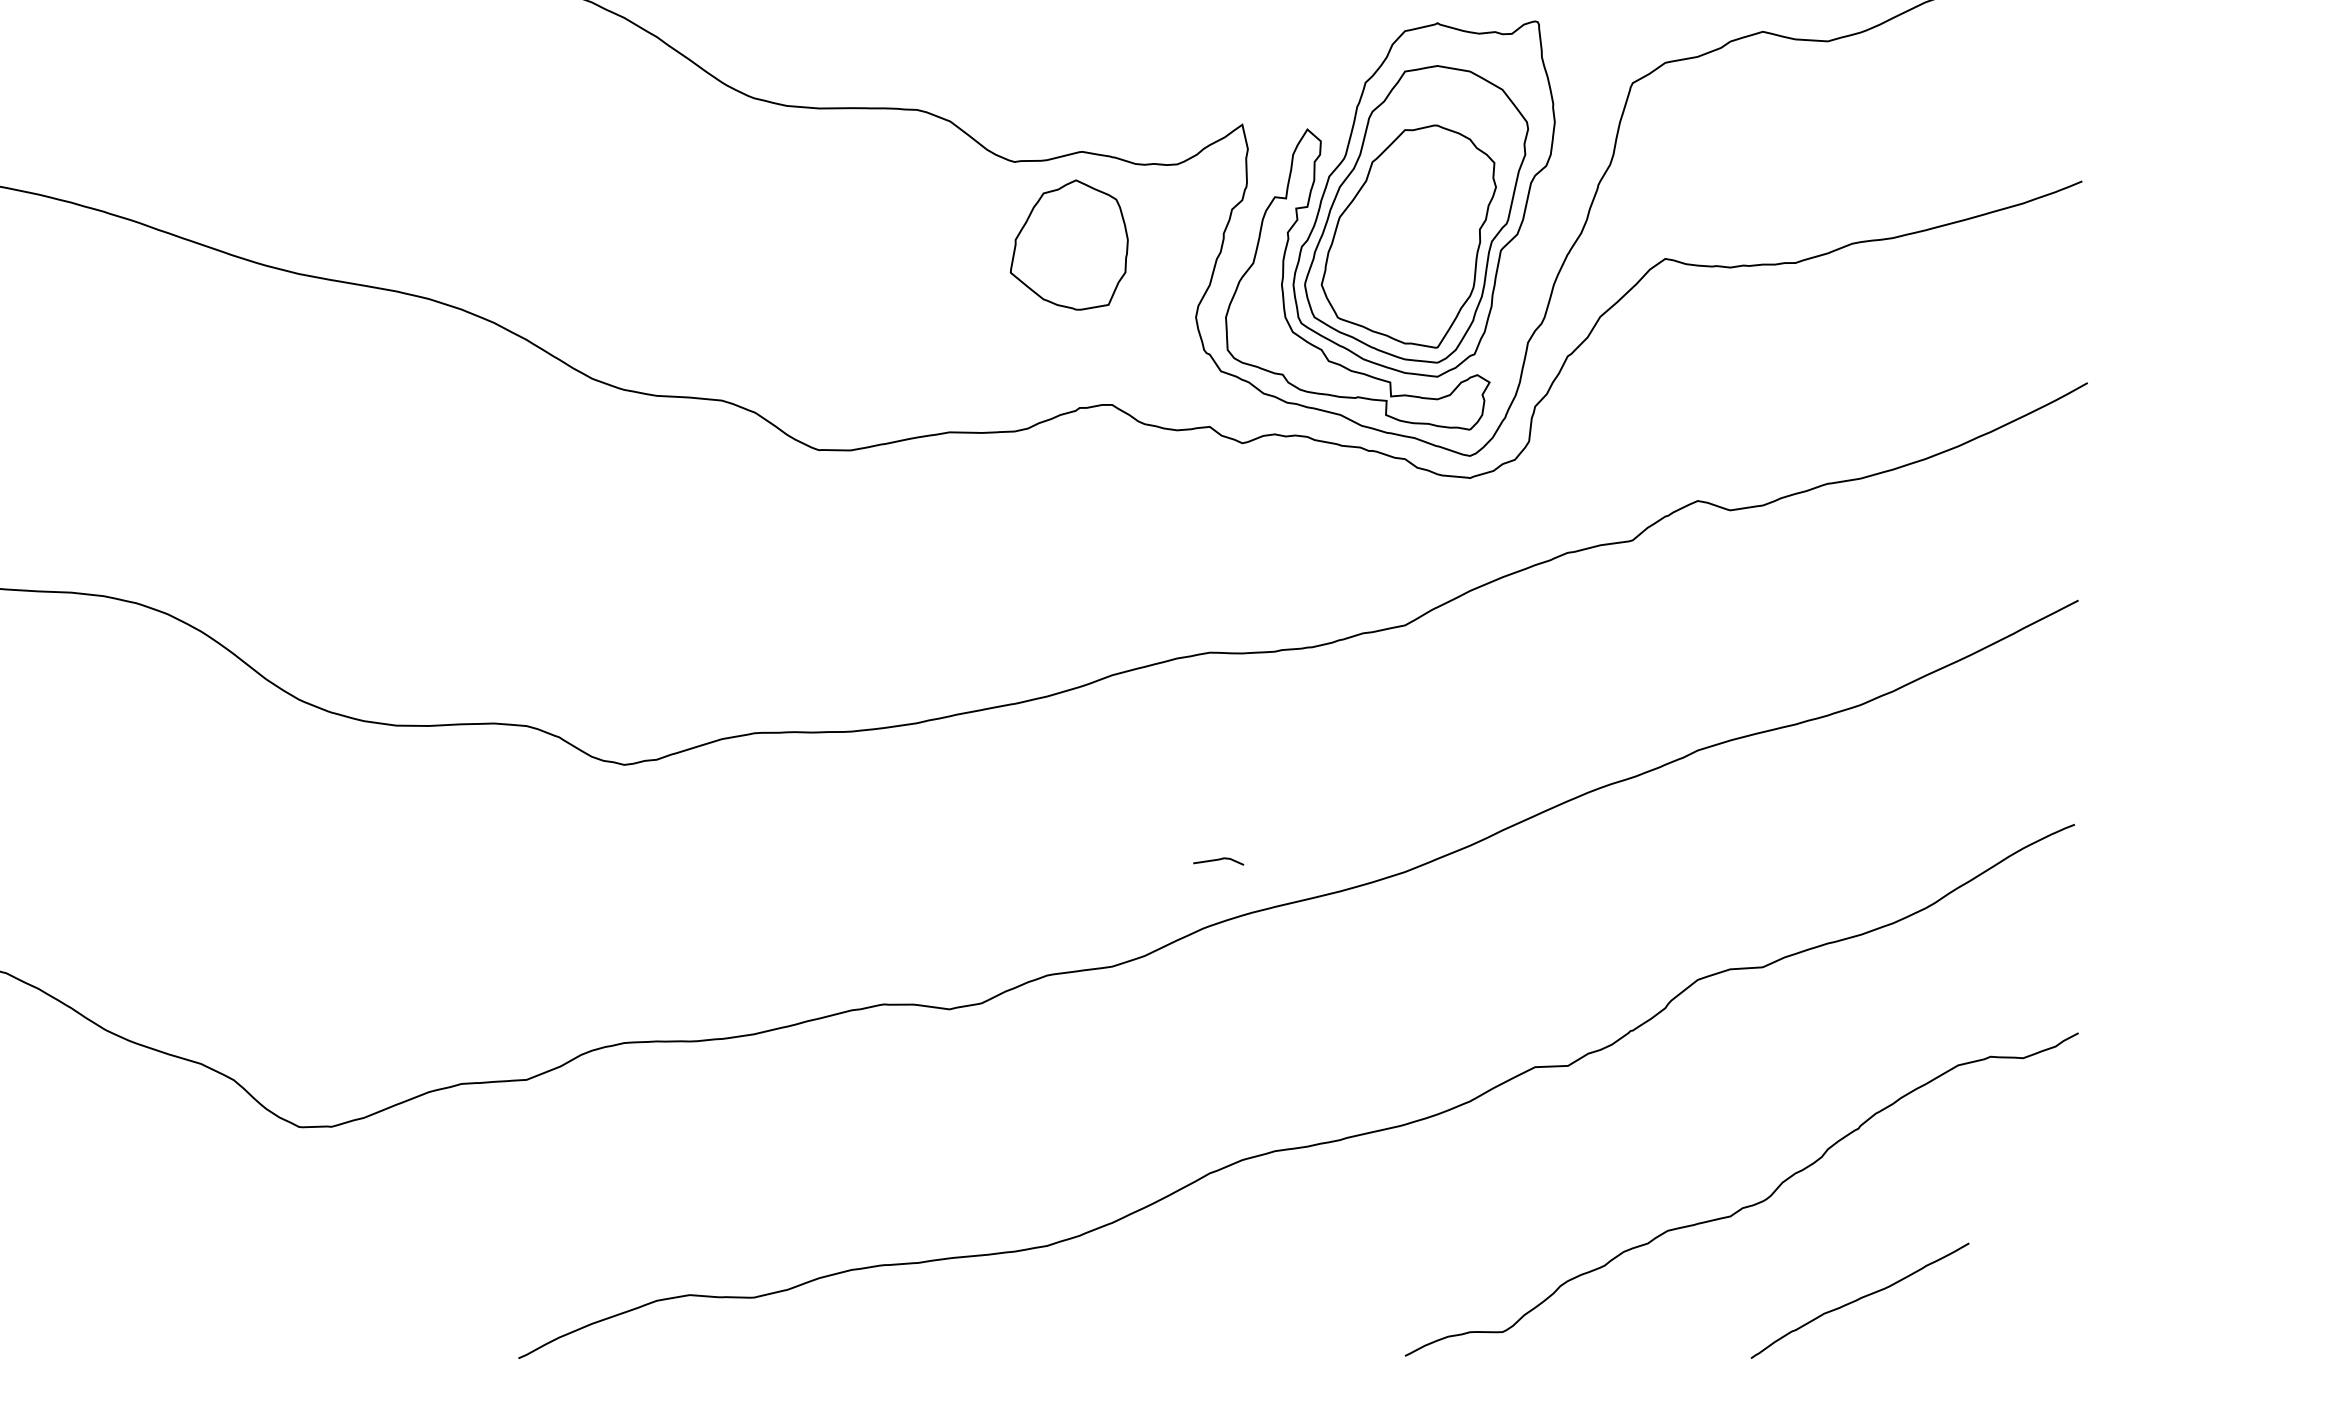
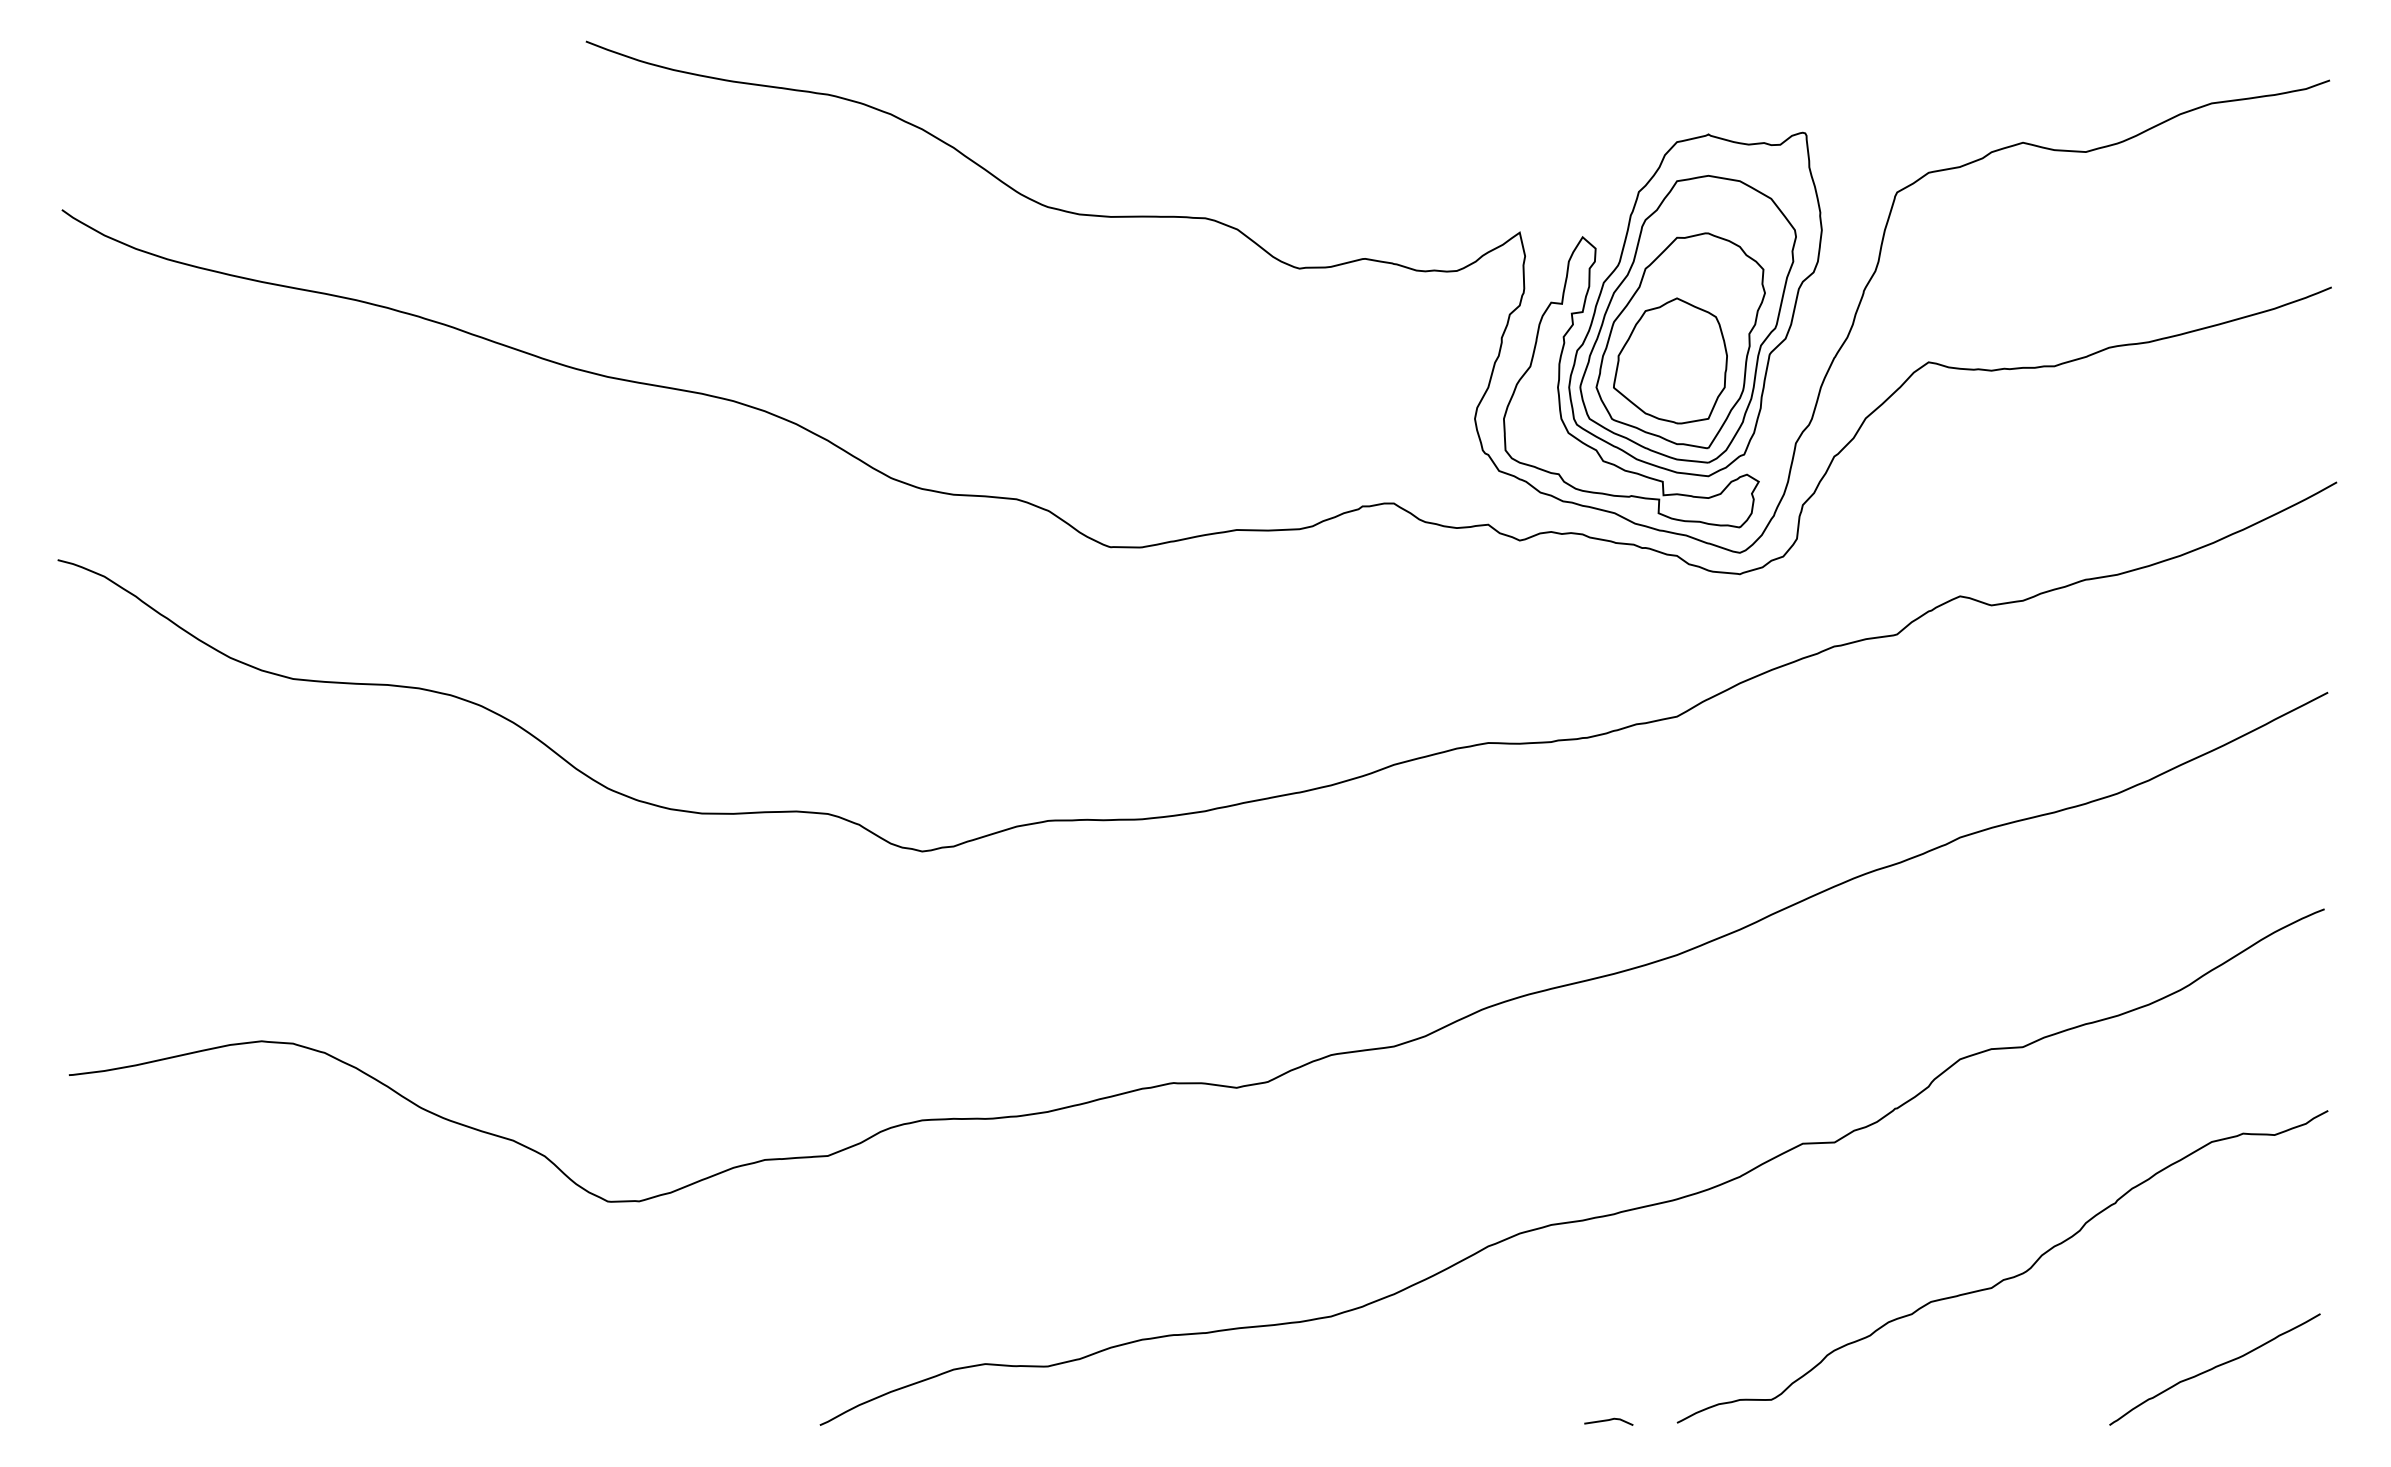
part: (1069, 244) -> (1670, 360), moved
line: (1218, 860) -> (1608, 1420), moved
curve: (1859, 1299) -> (2214, 1368), moved

